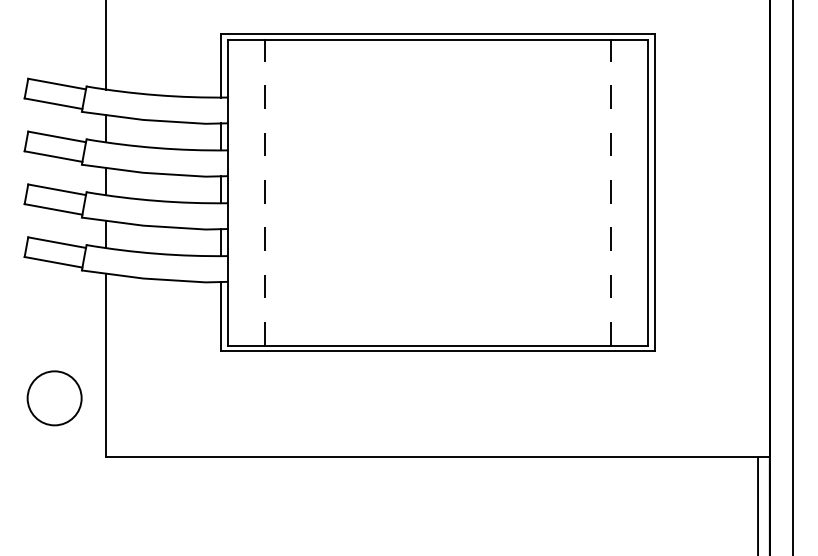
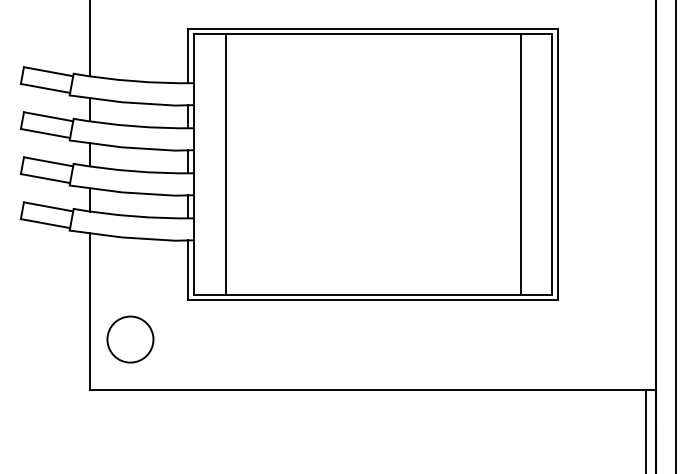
line: (264, 191) -> (225, 163), dashed -> solid
line: (610, 191) -> (520, 163), dashed -> solid
circle: (54, 398) -> (130, 339), moved

